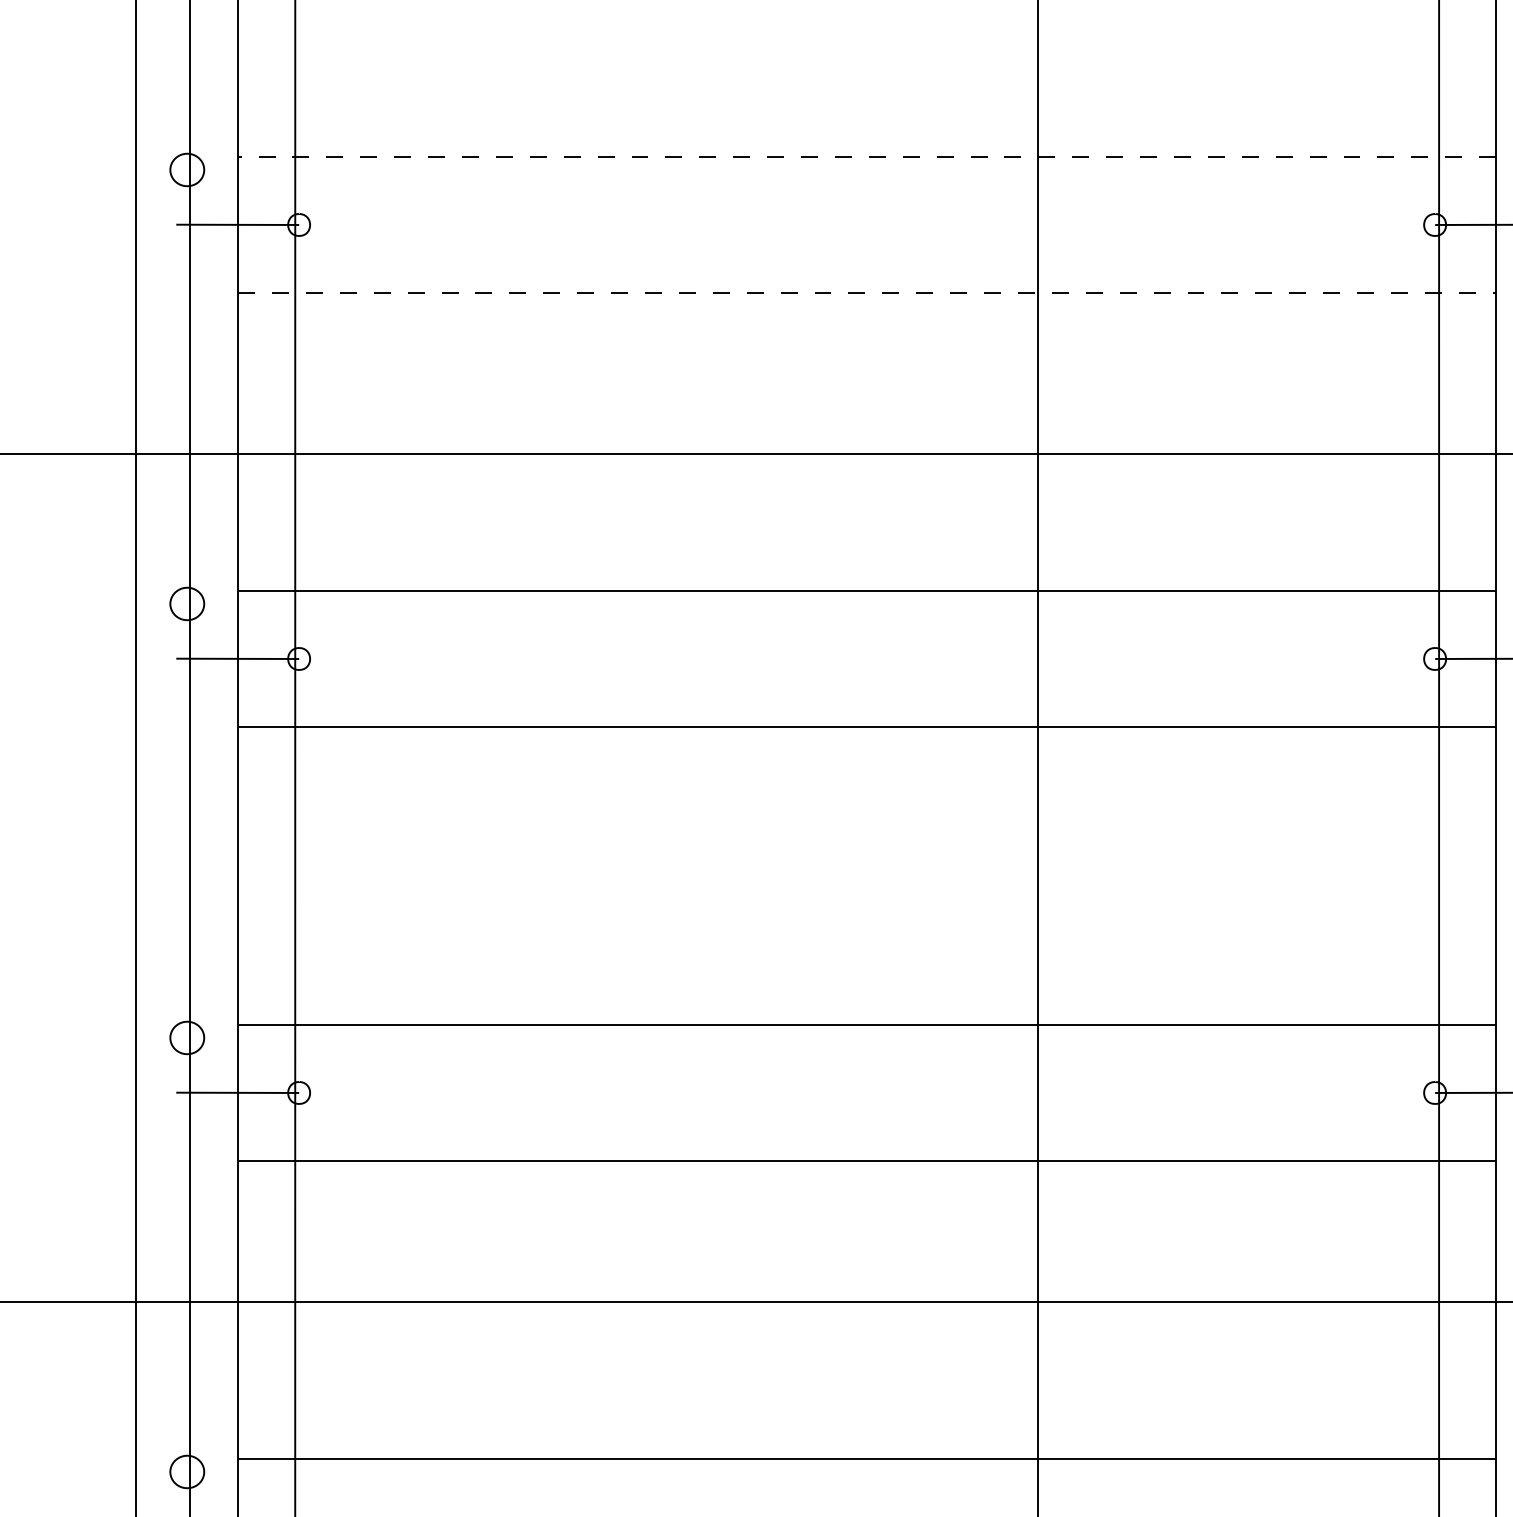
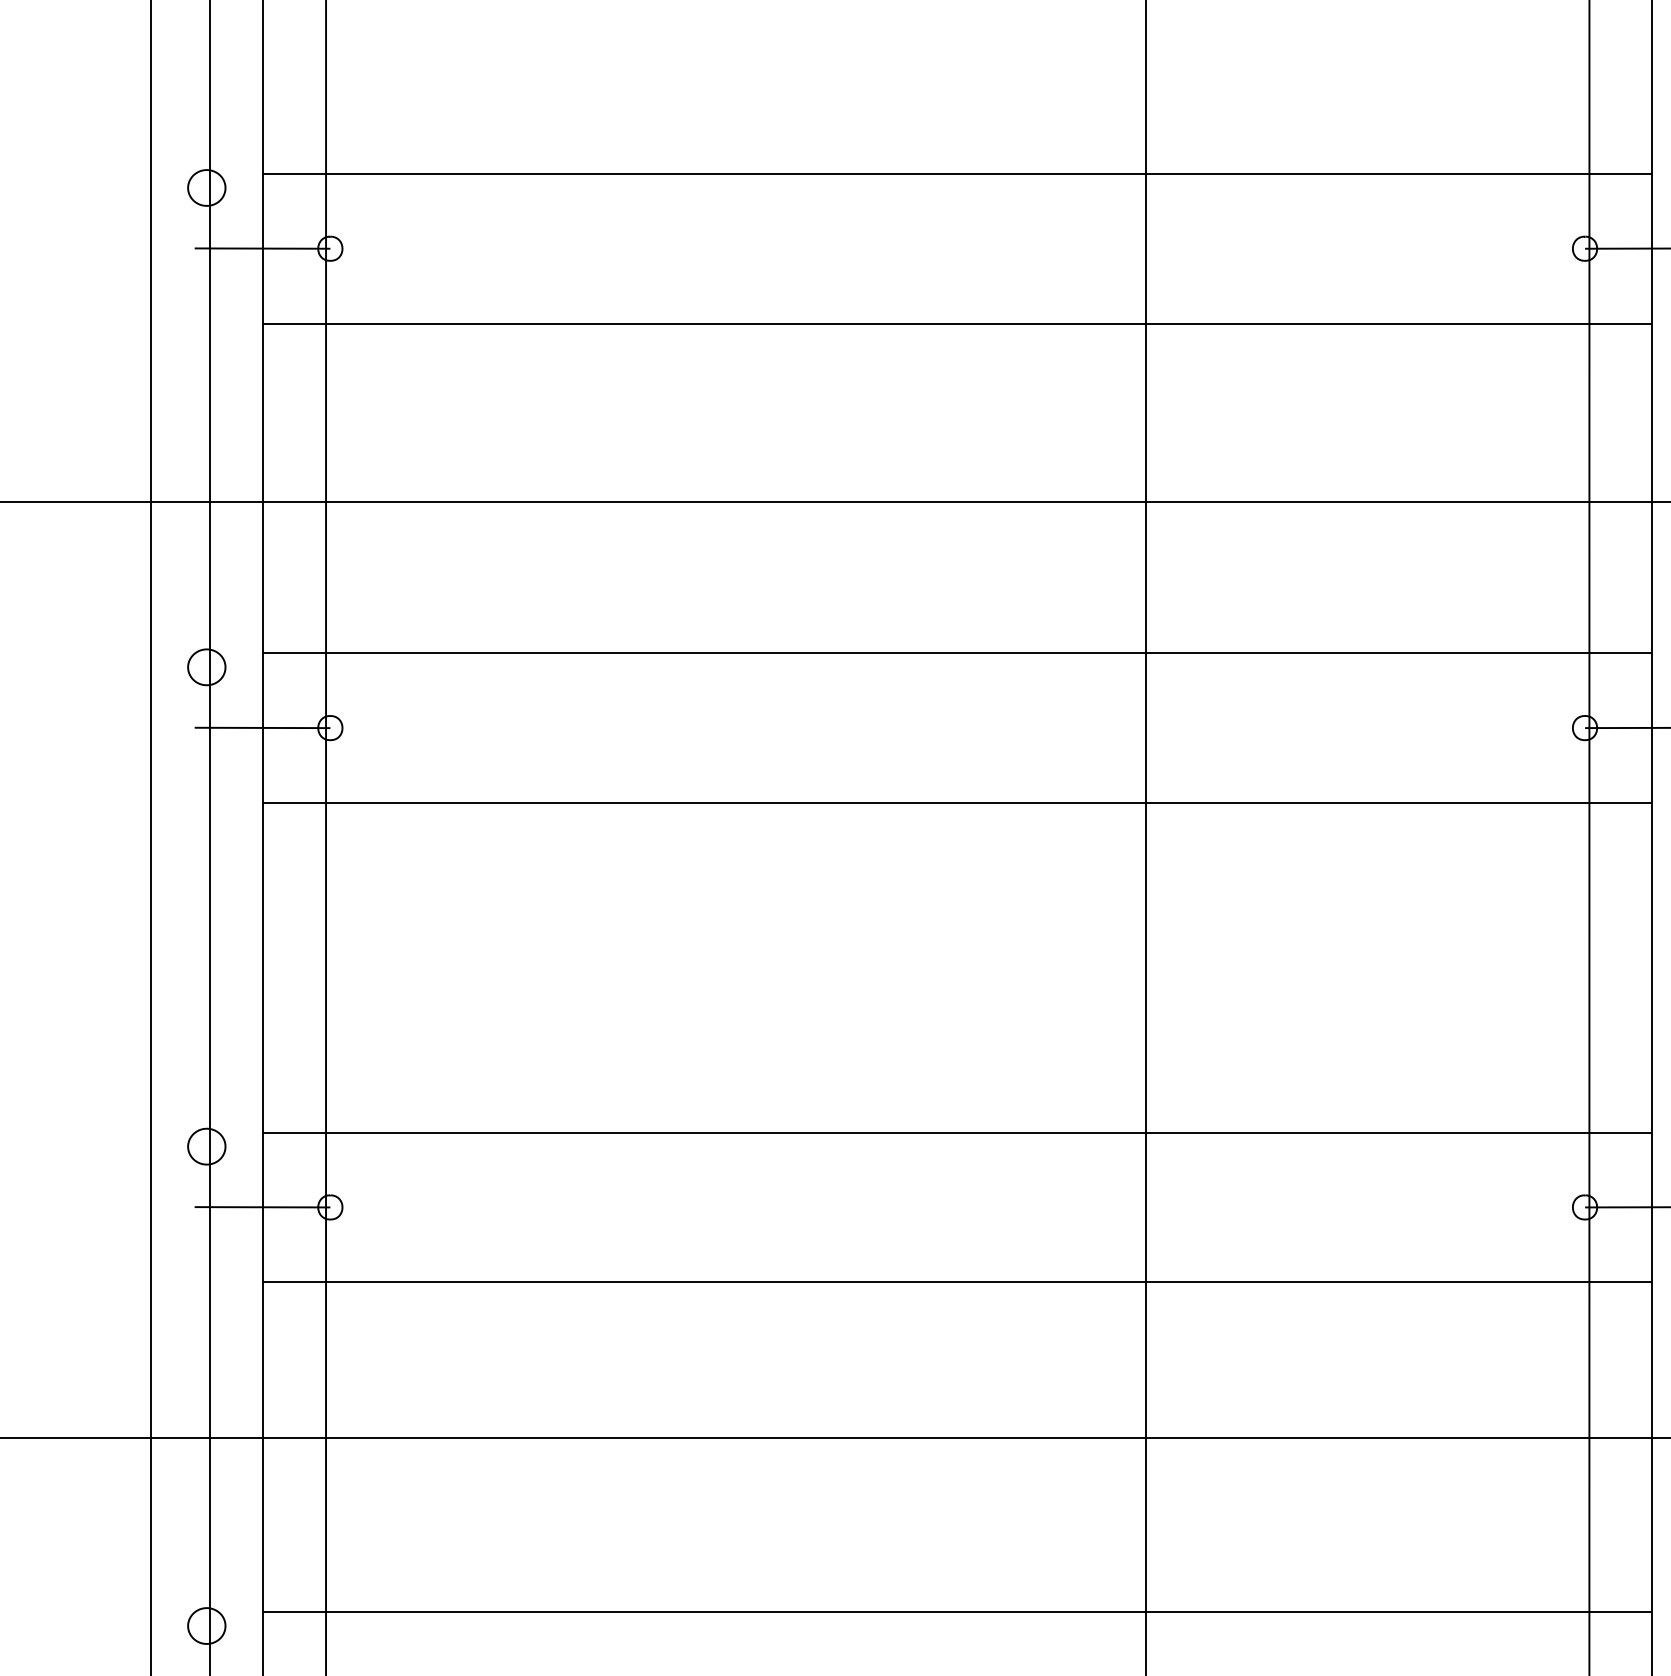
line: (867, 157) -> (958, 174), dashed -> solid
line: (867, 292) -> (958, 323), dashed -> solid

